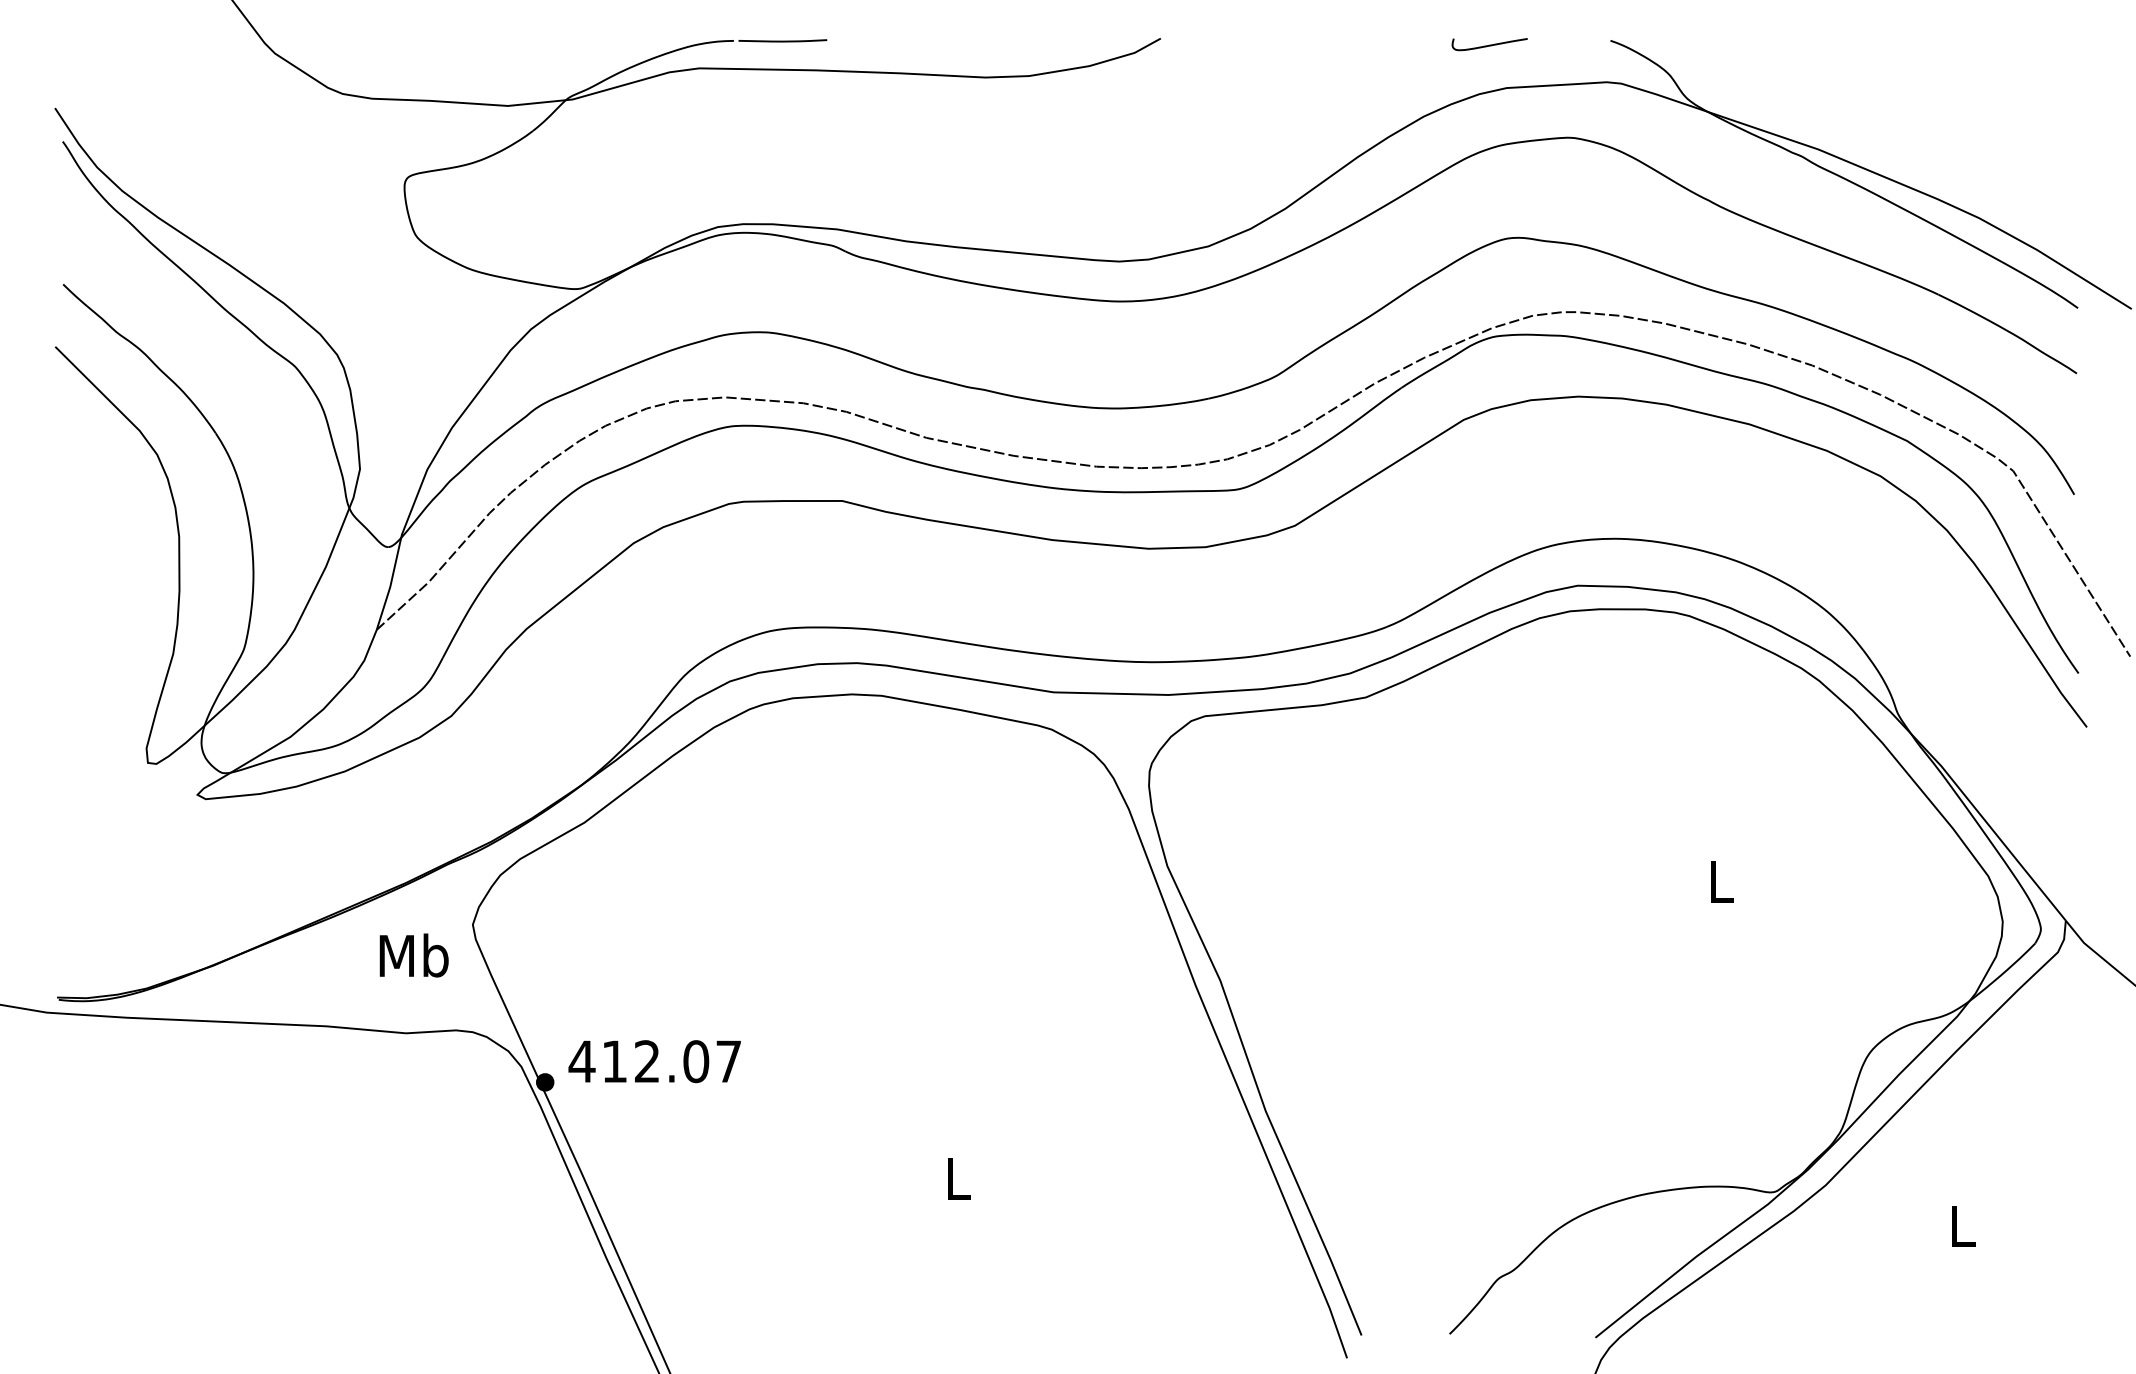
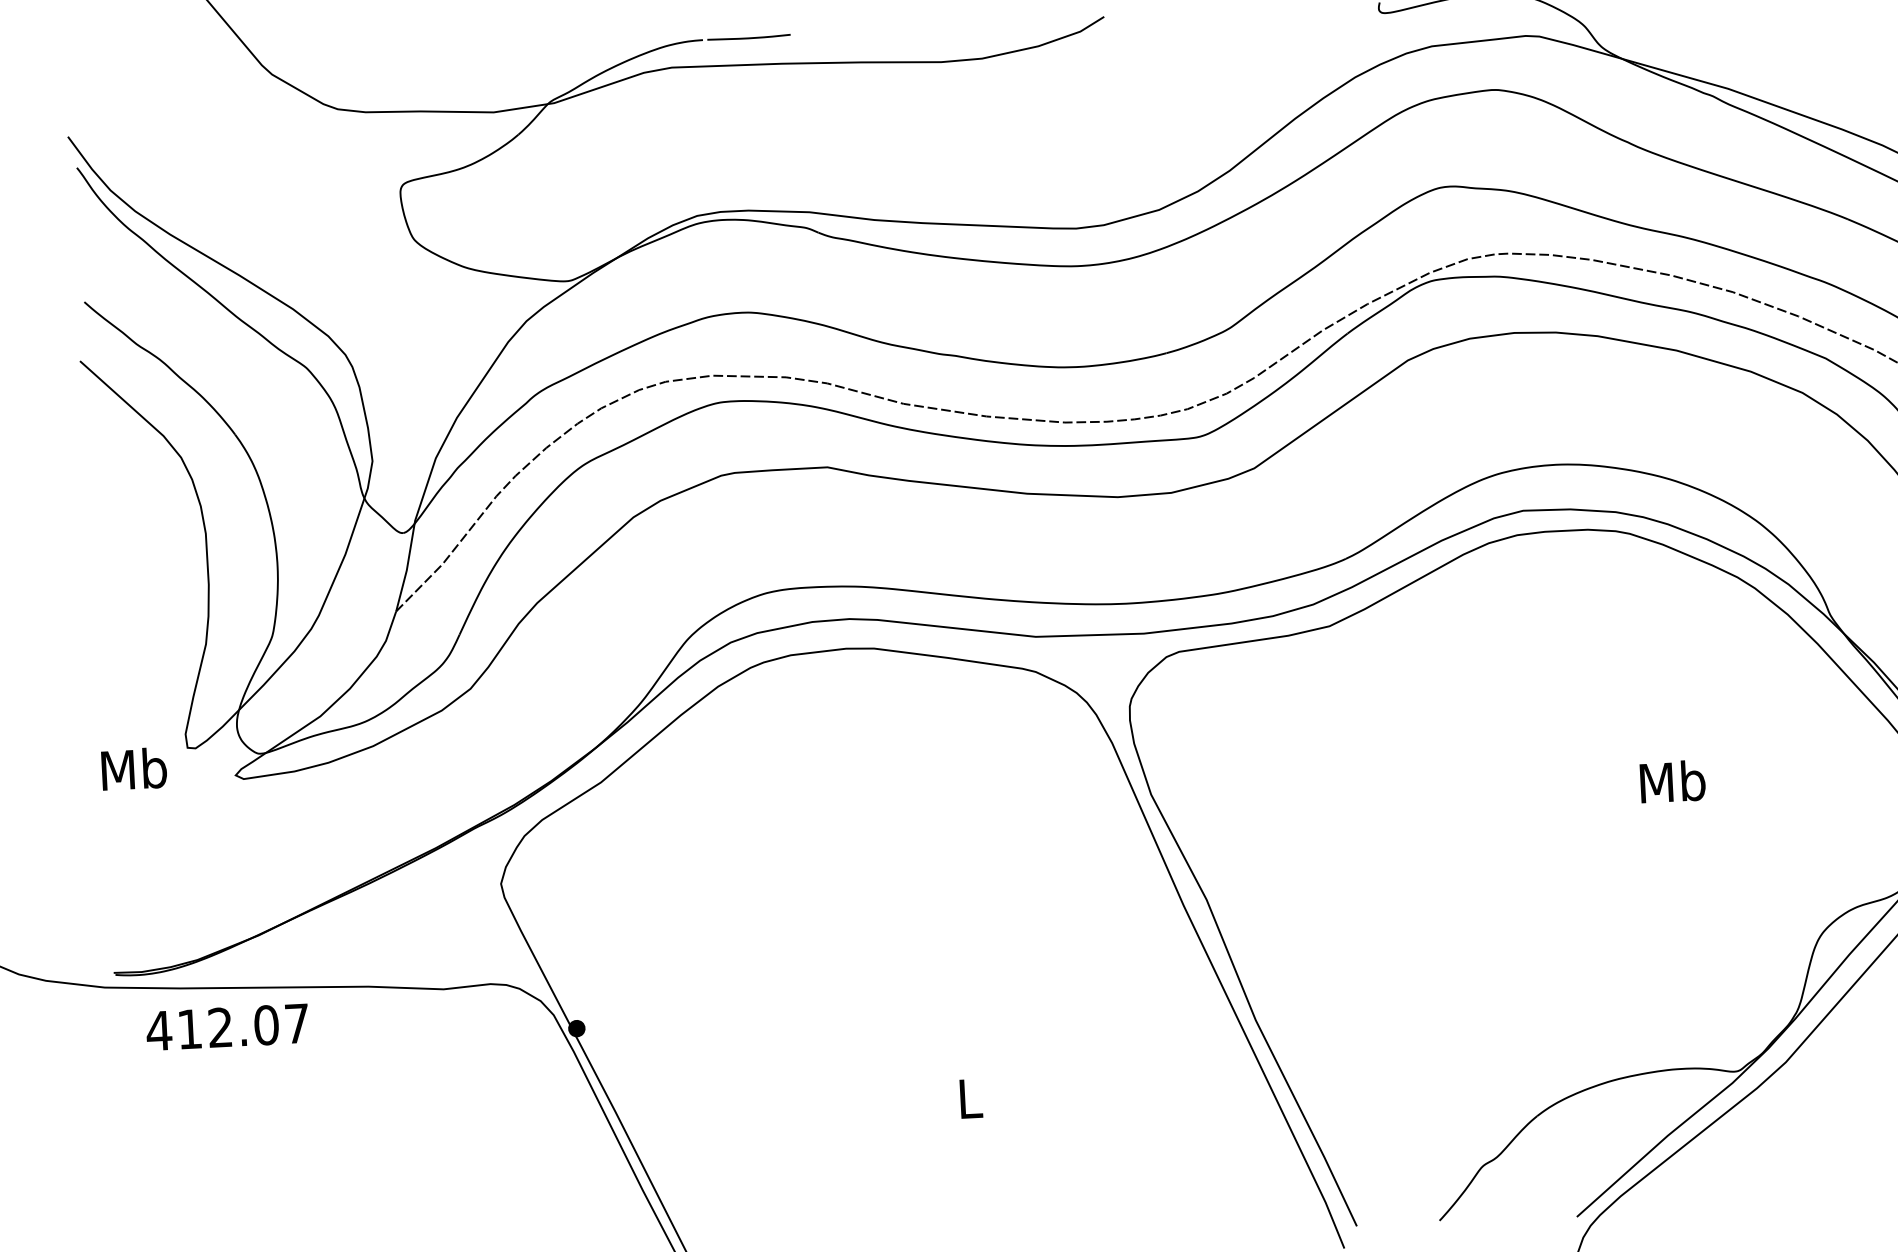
text: (1721, 881) -> (1672, 781), L -> Mb
text: (413, 955) -> (133, 769), moved
text: (654, 1061) -> (227, 1027), moved

